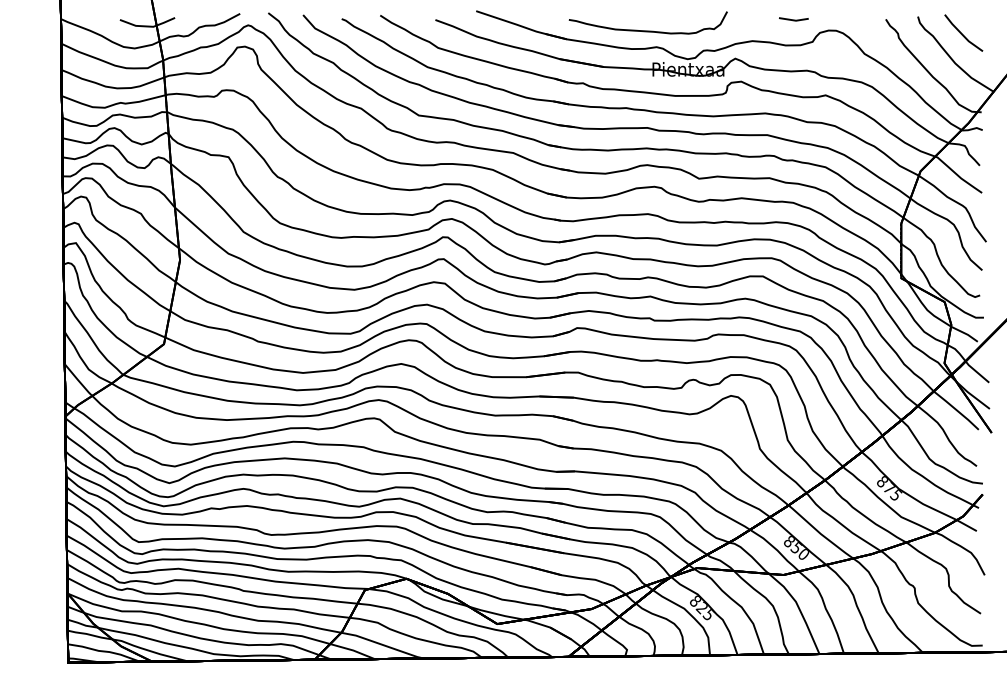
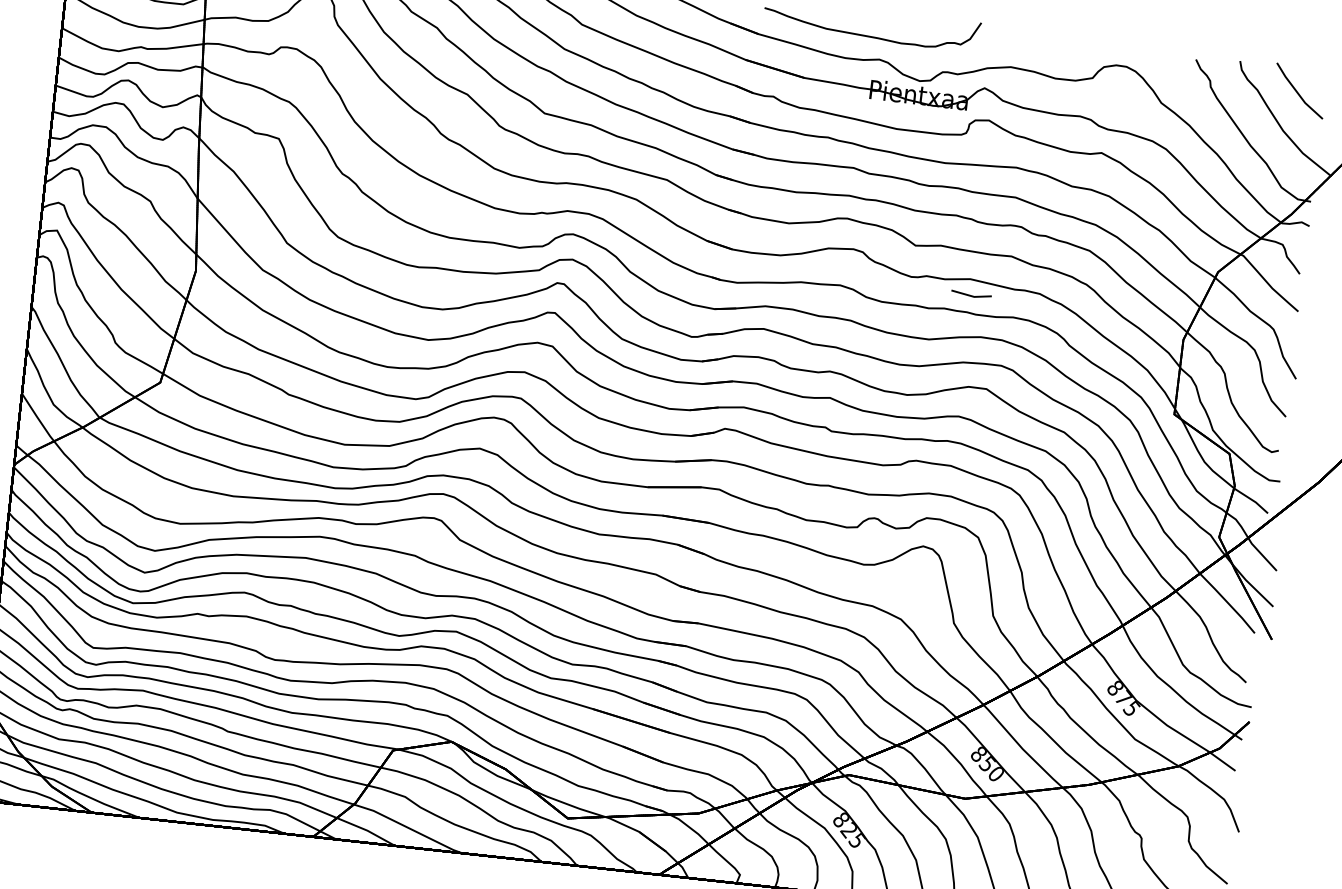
line: (793, 19) -> (970, 294), moved

